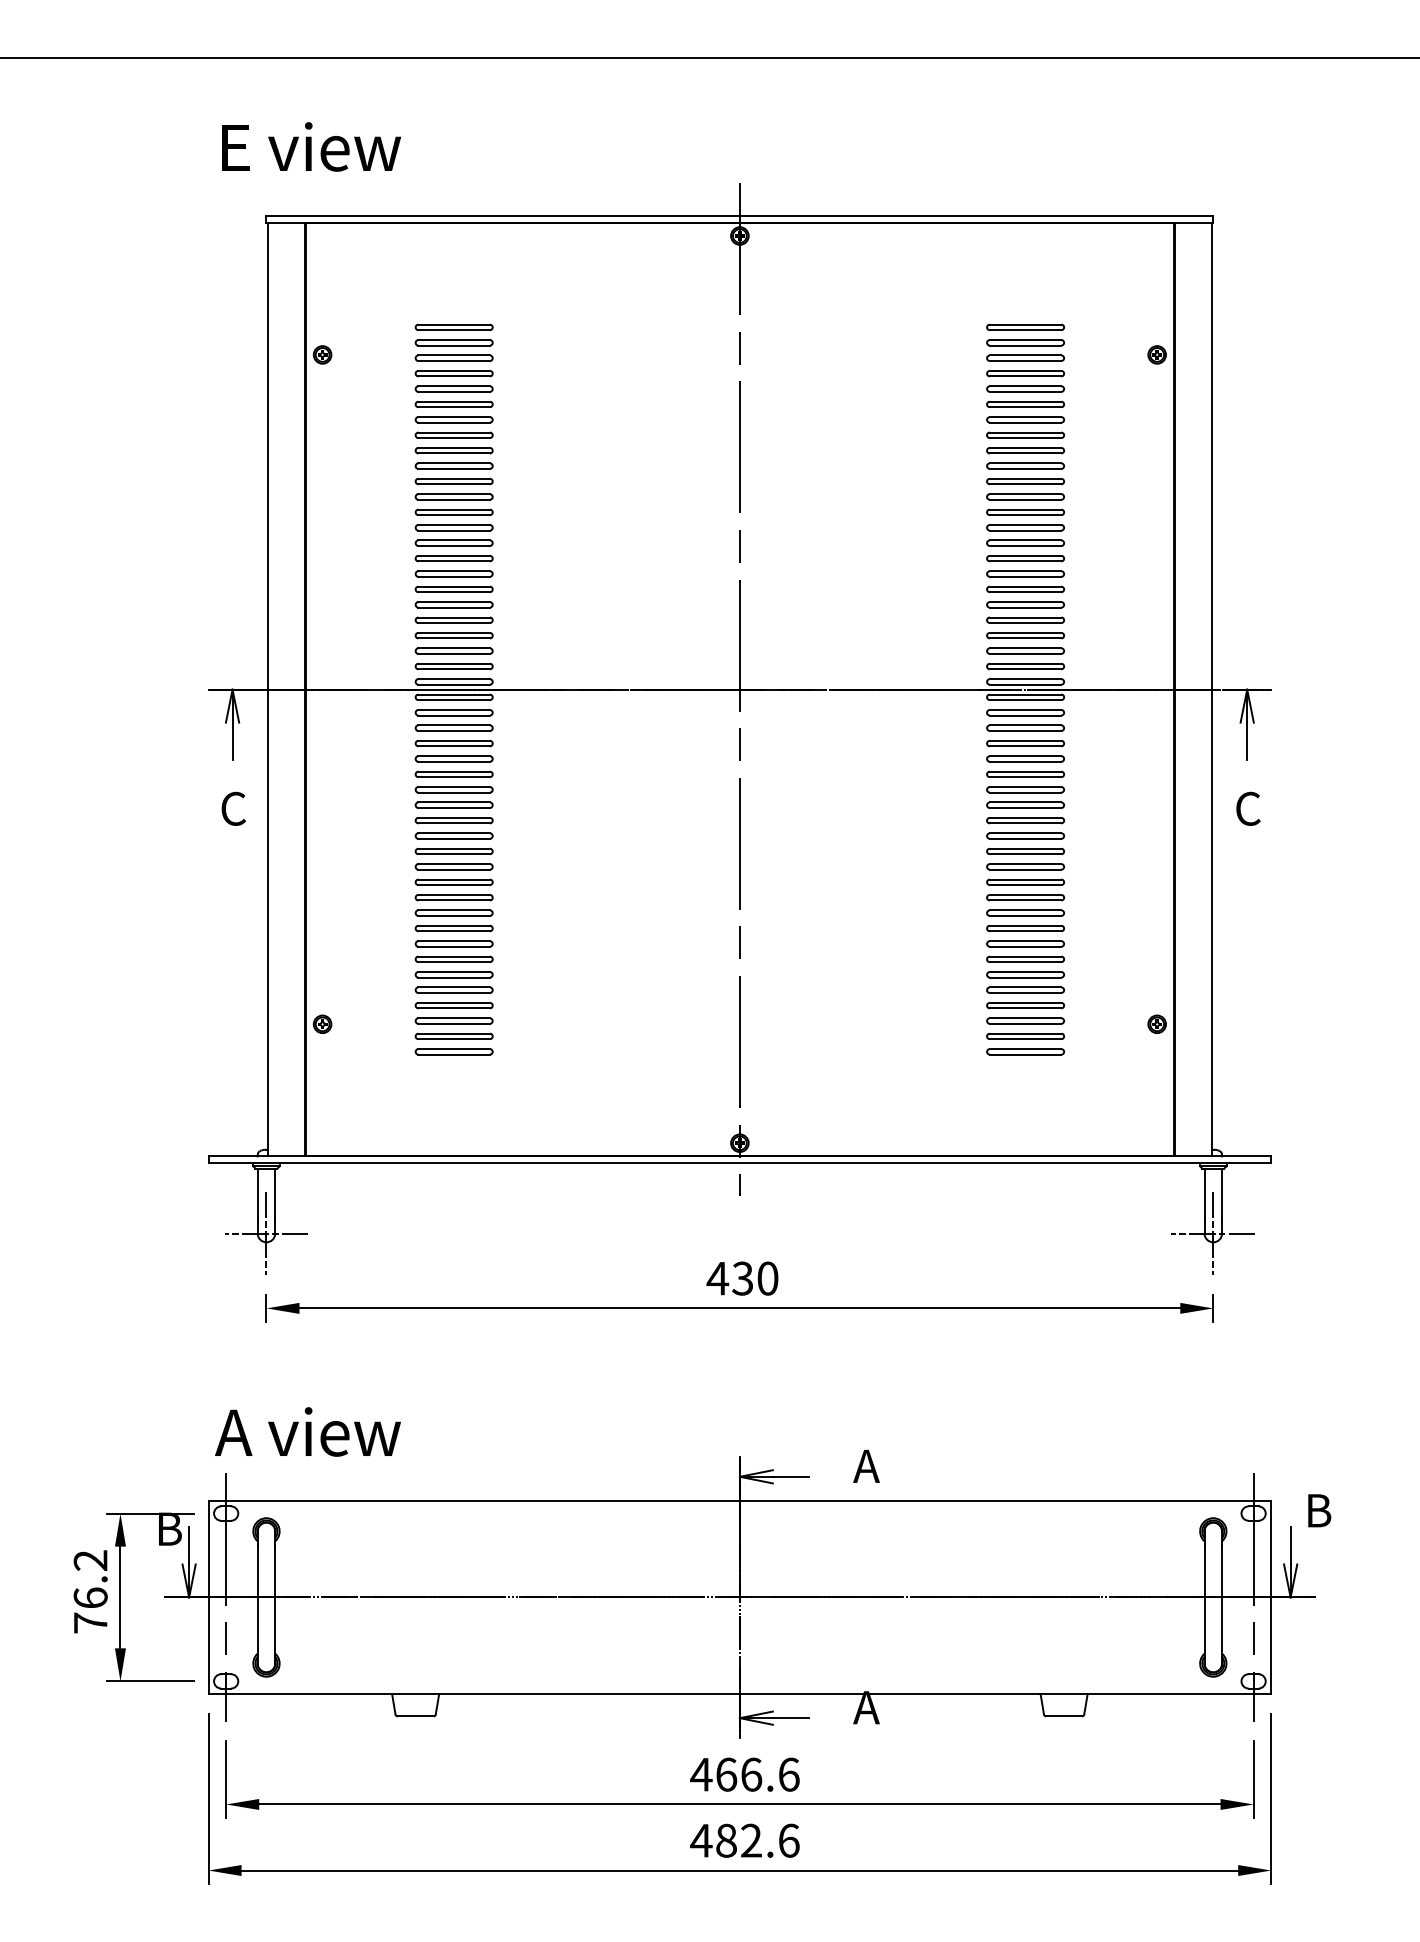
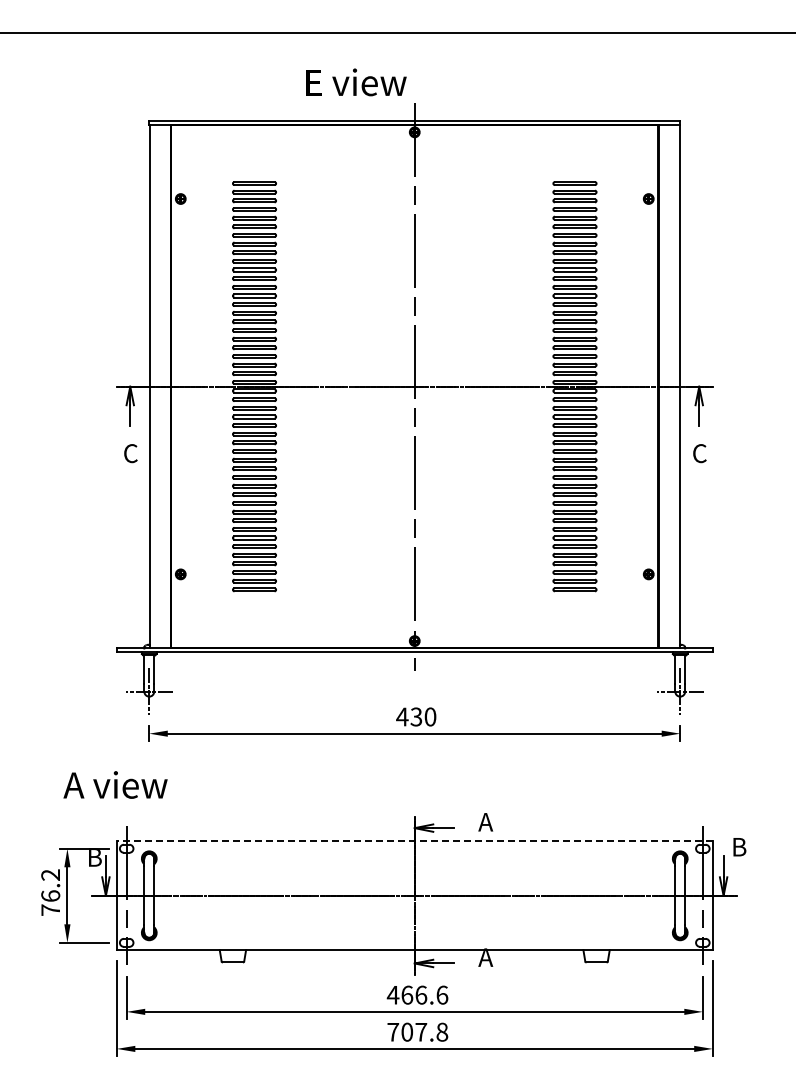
text: (311, 147) -> (356, 82), moved
text: (307, 1431) -> (115, 784), moved
line: (739, 1500) -> (414, 841), solid -> dashed
text: (744, 1839) -> (417, 1031), 482.6 -> 707.8

